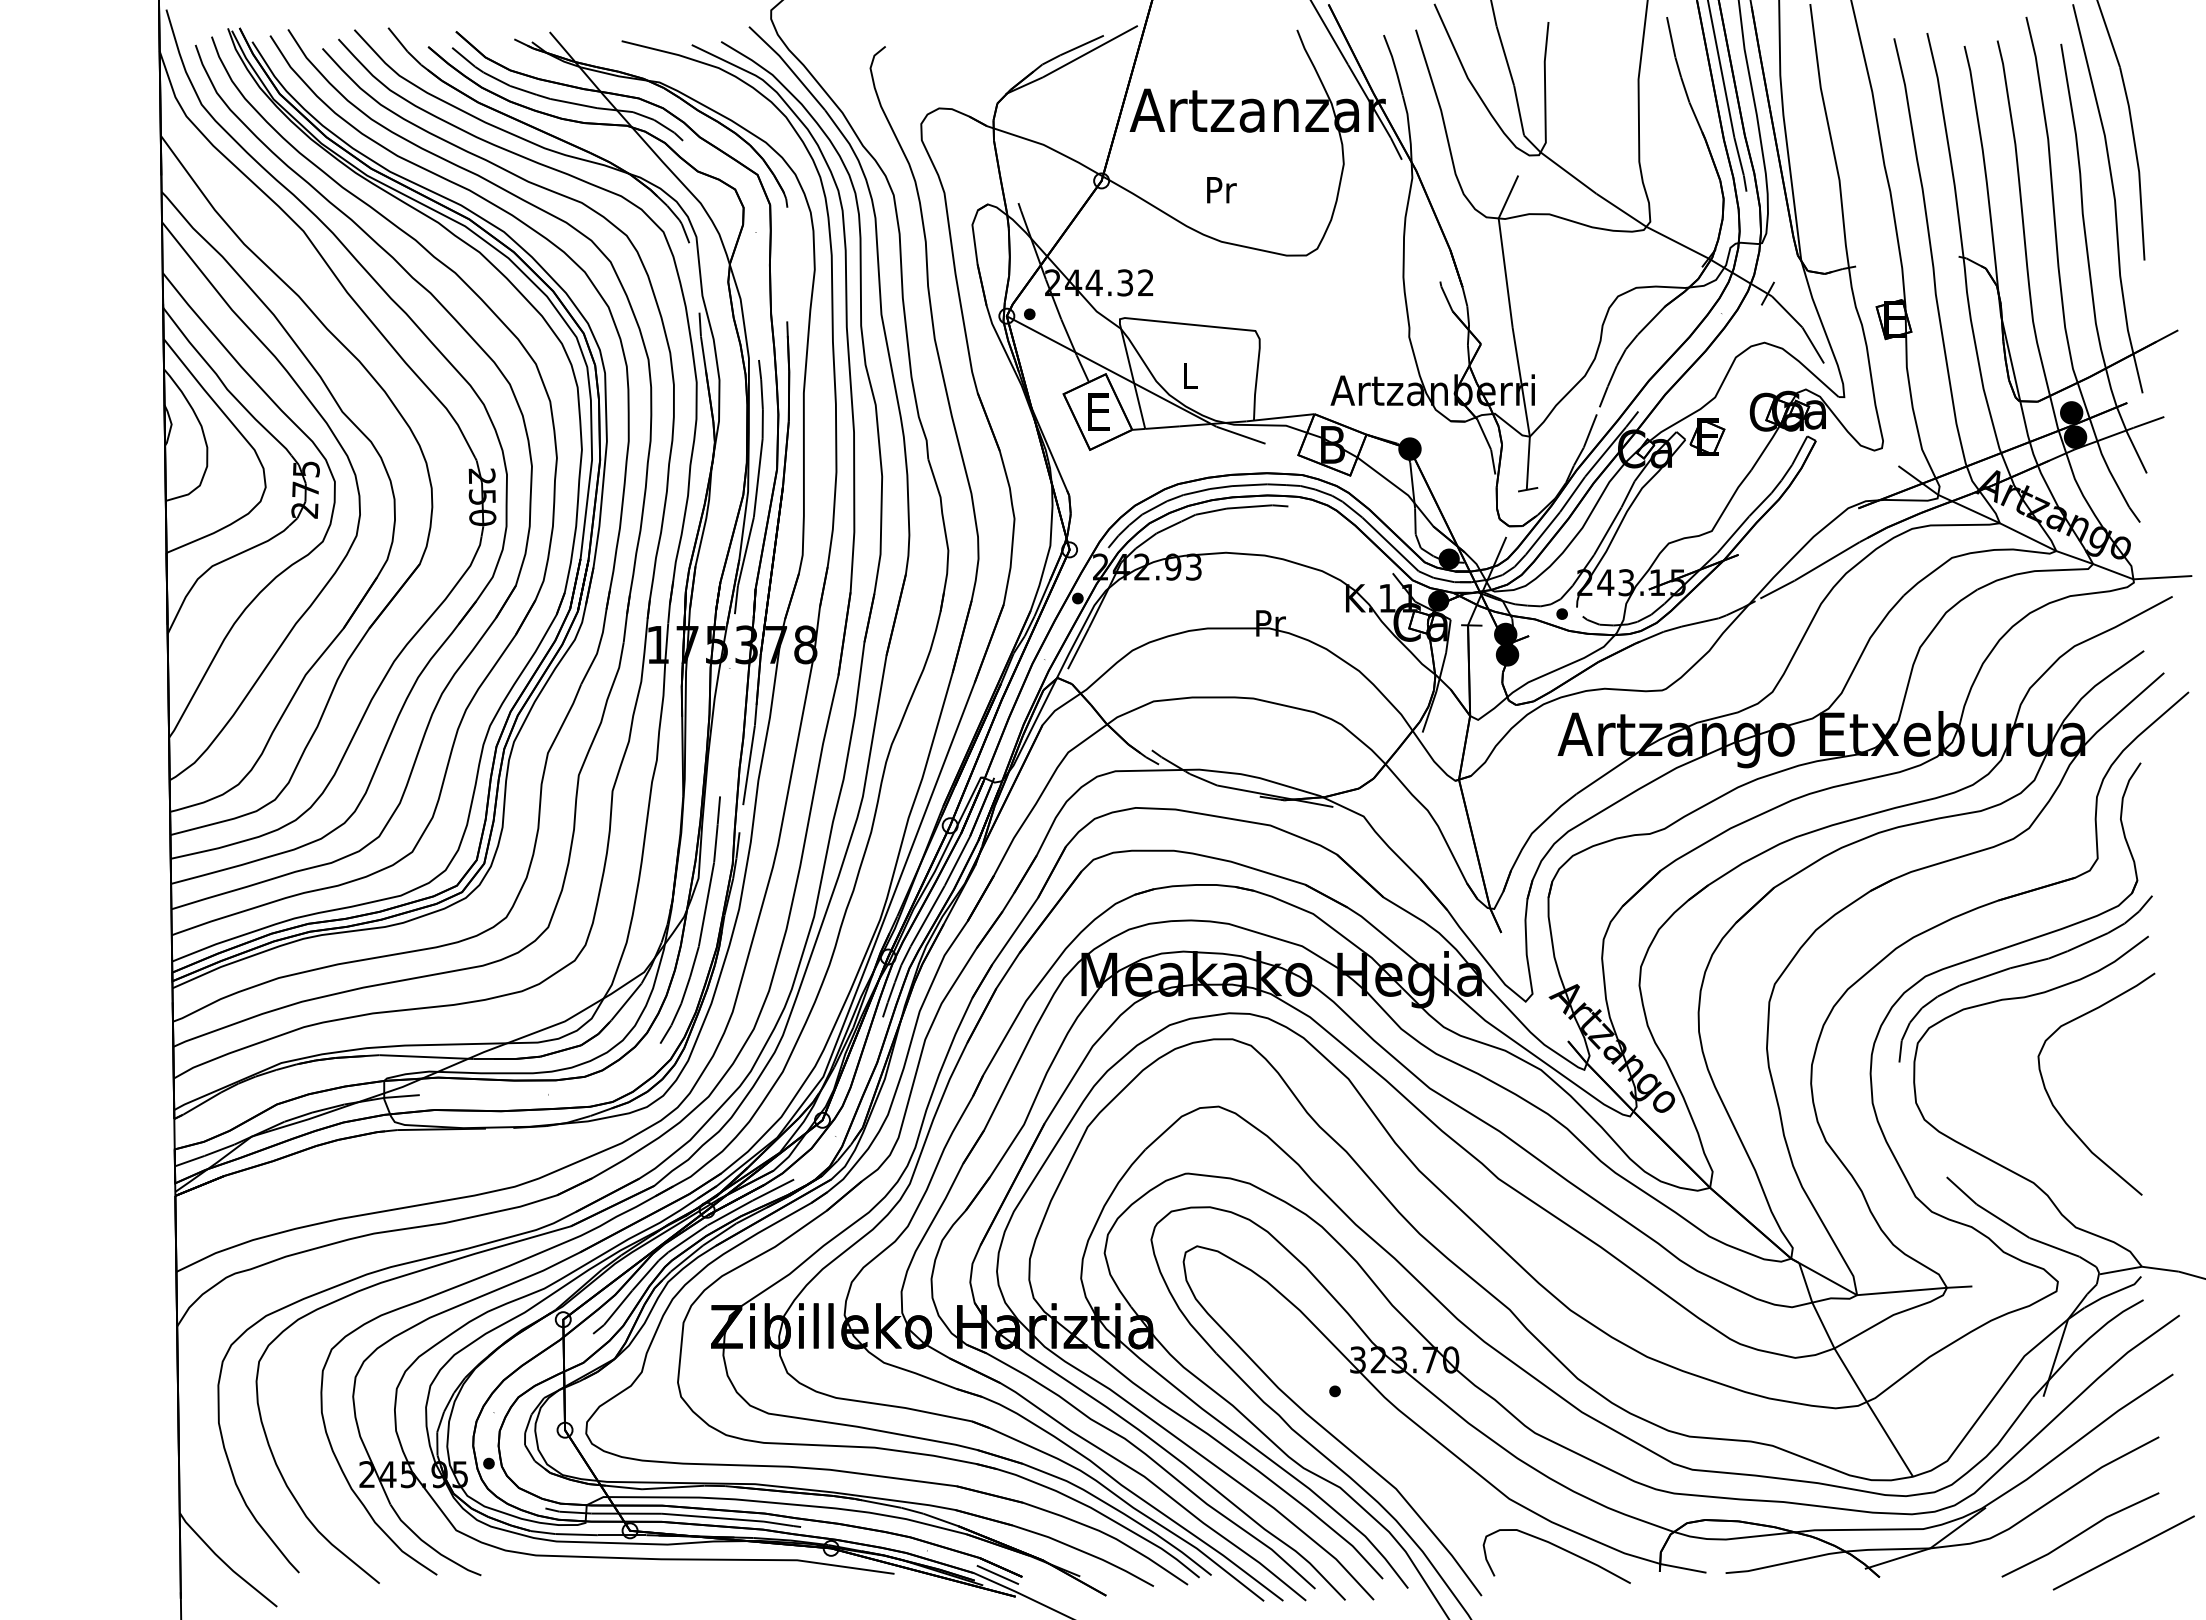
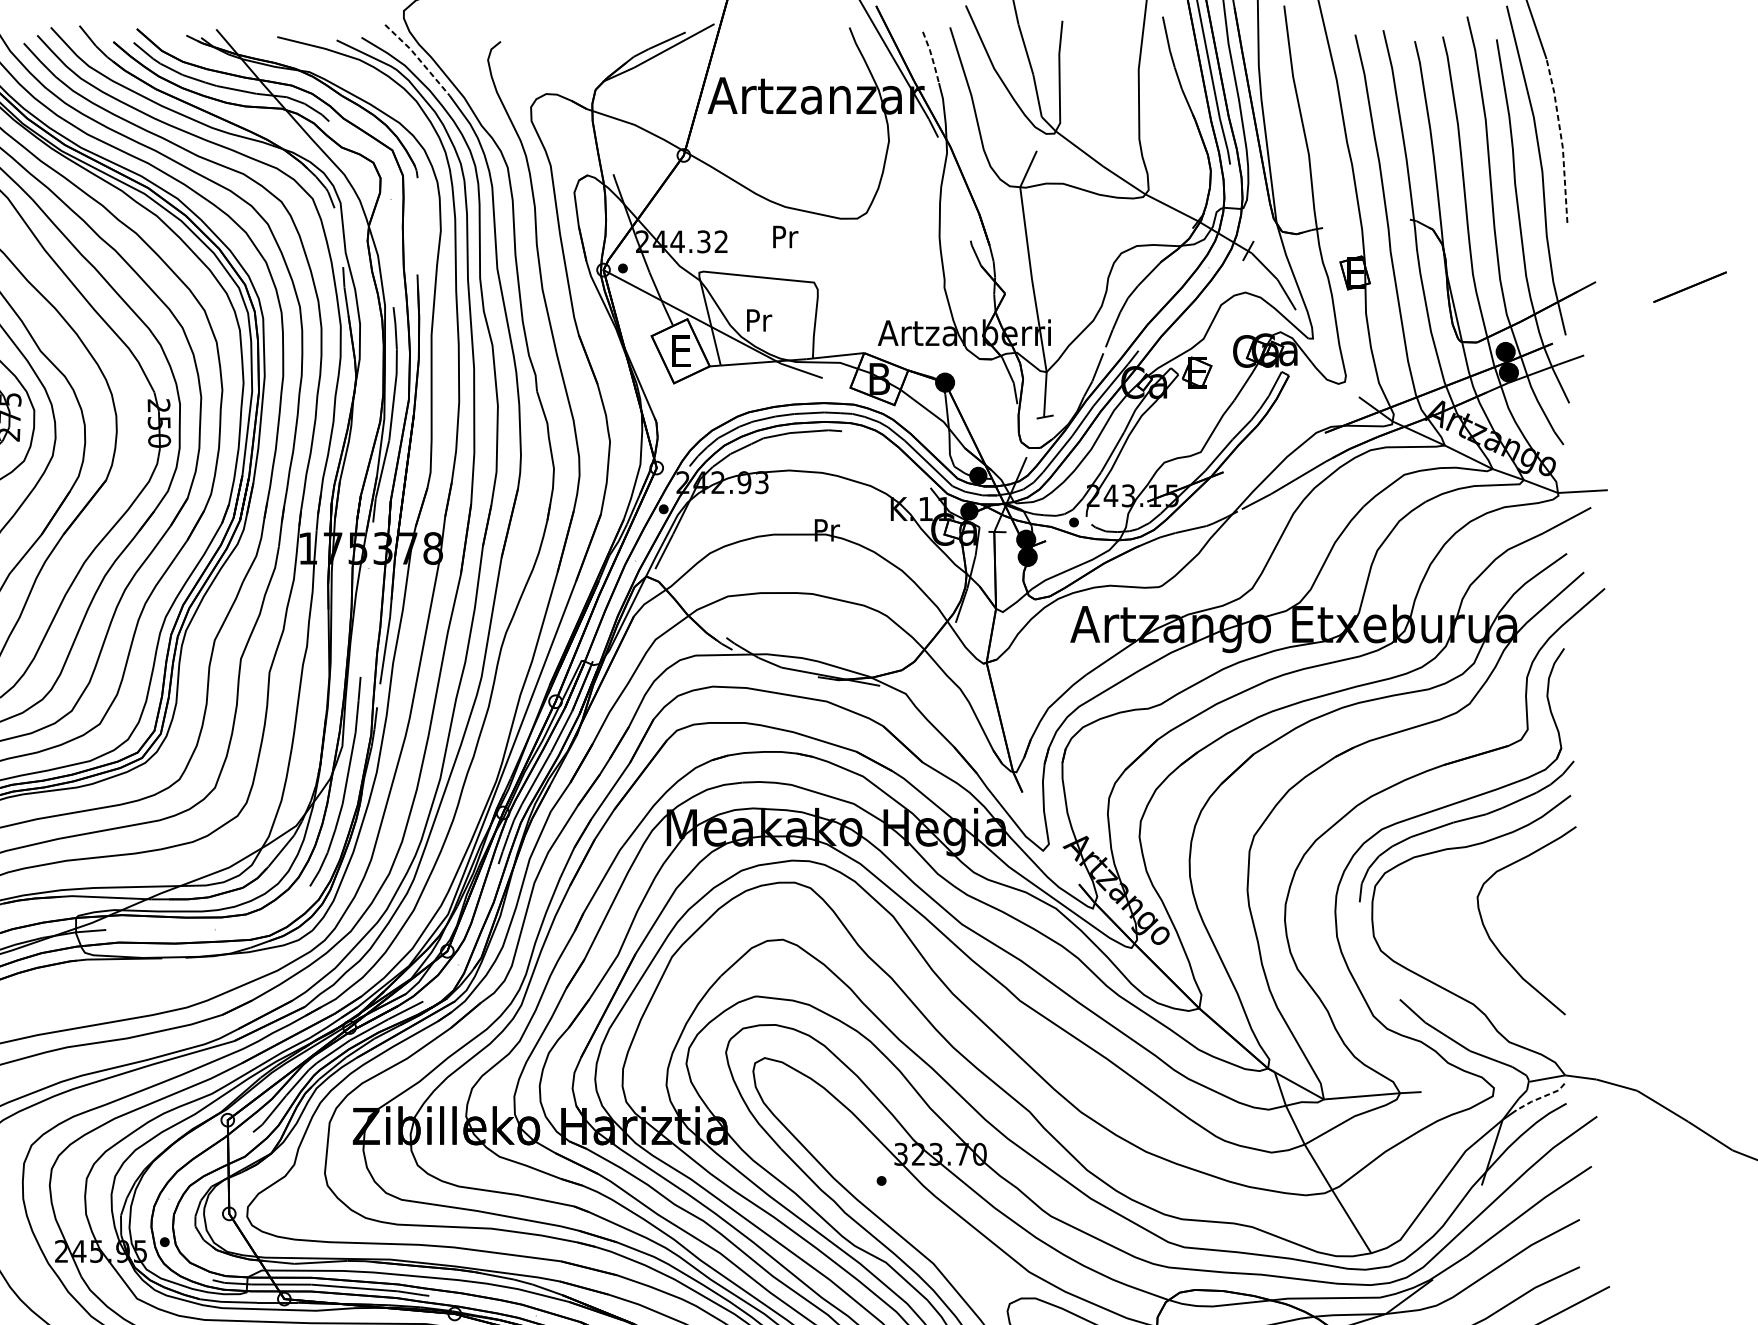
line: (1394, 65) -> (931, 57), solid -> dashed
line: (788, 67) -> (418, 59), solid -> dashed
line: (2137, 163) -> (1561, 140), solid -> dashed
text: (1221, 190) -> (785, 237), moved
text: (1190, 375) -> (759, 320), L -> Pr
line: (2113, 1293) -> (1541, 1098), solid -> dashed

